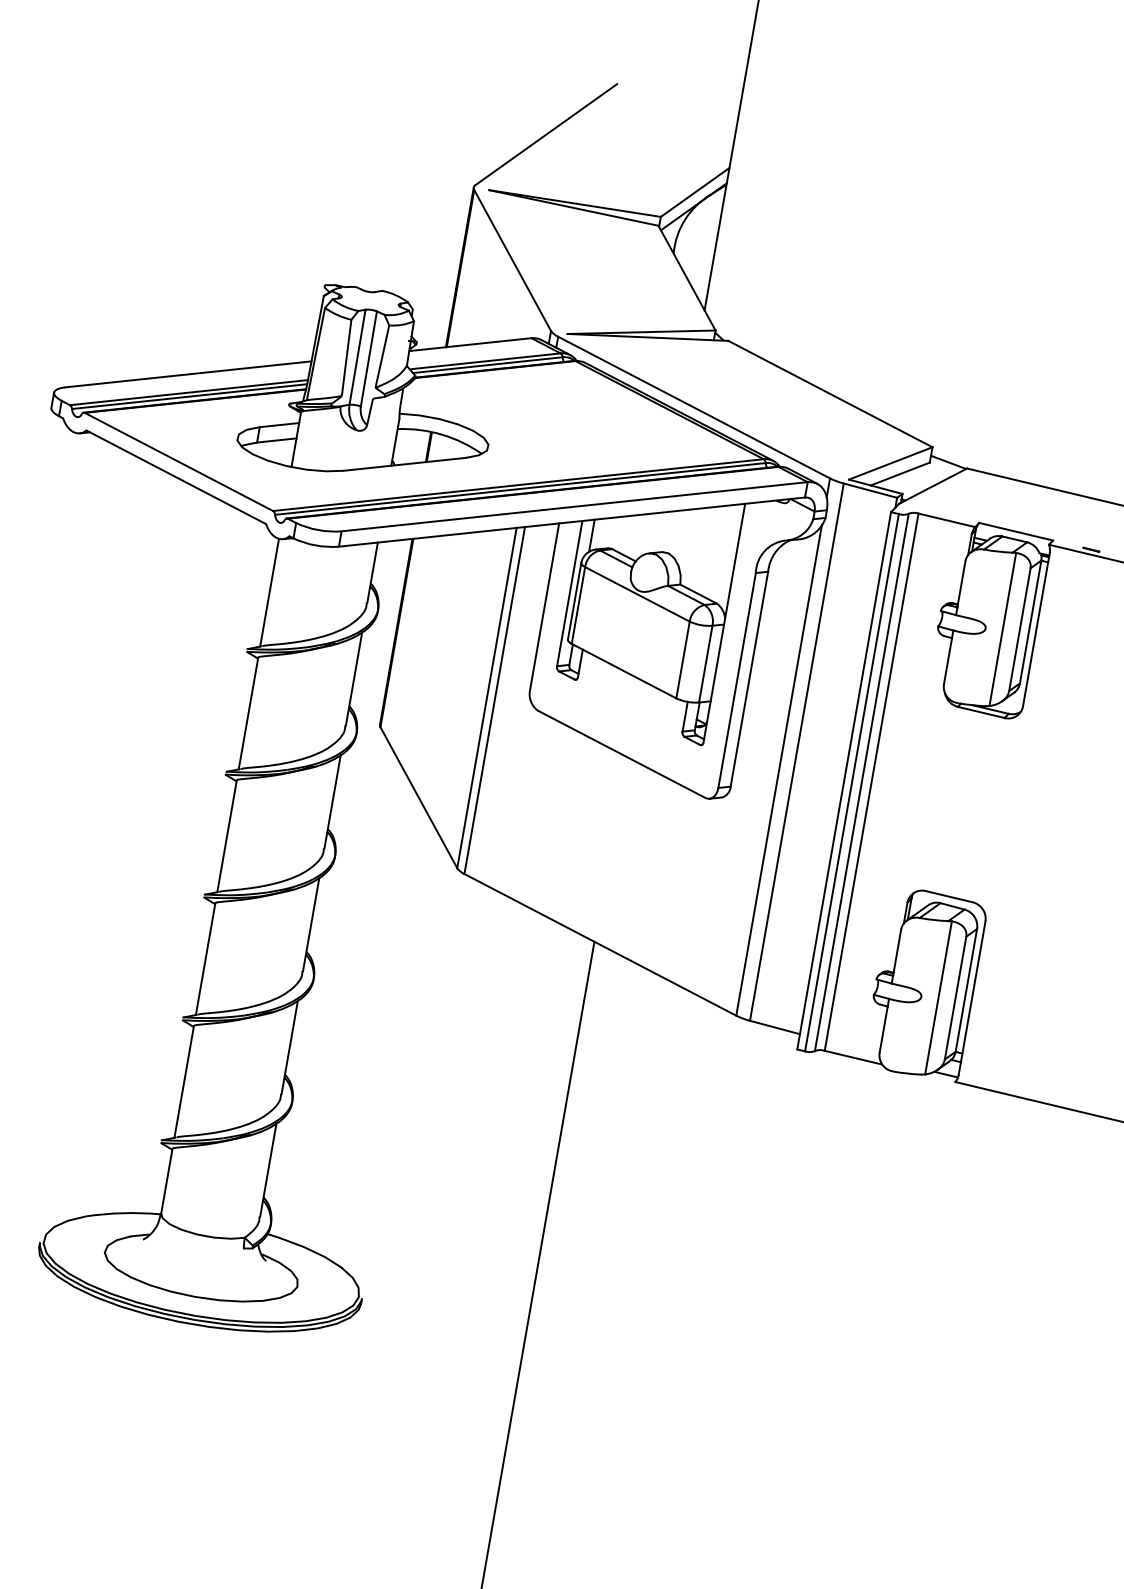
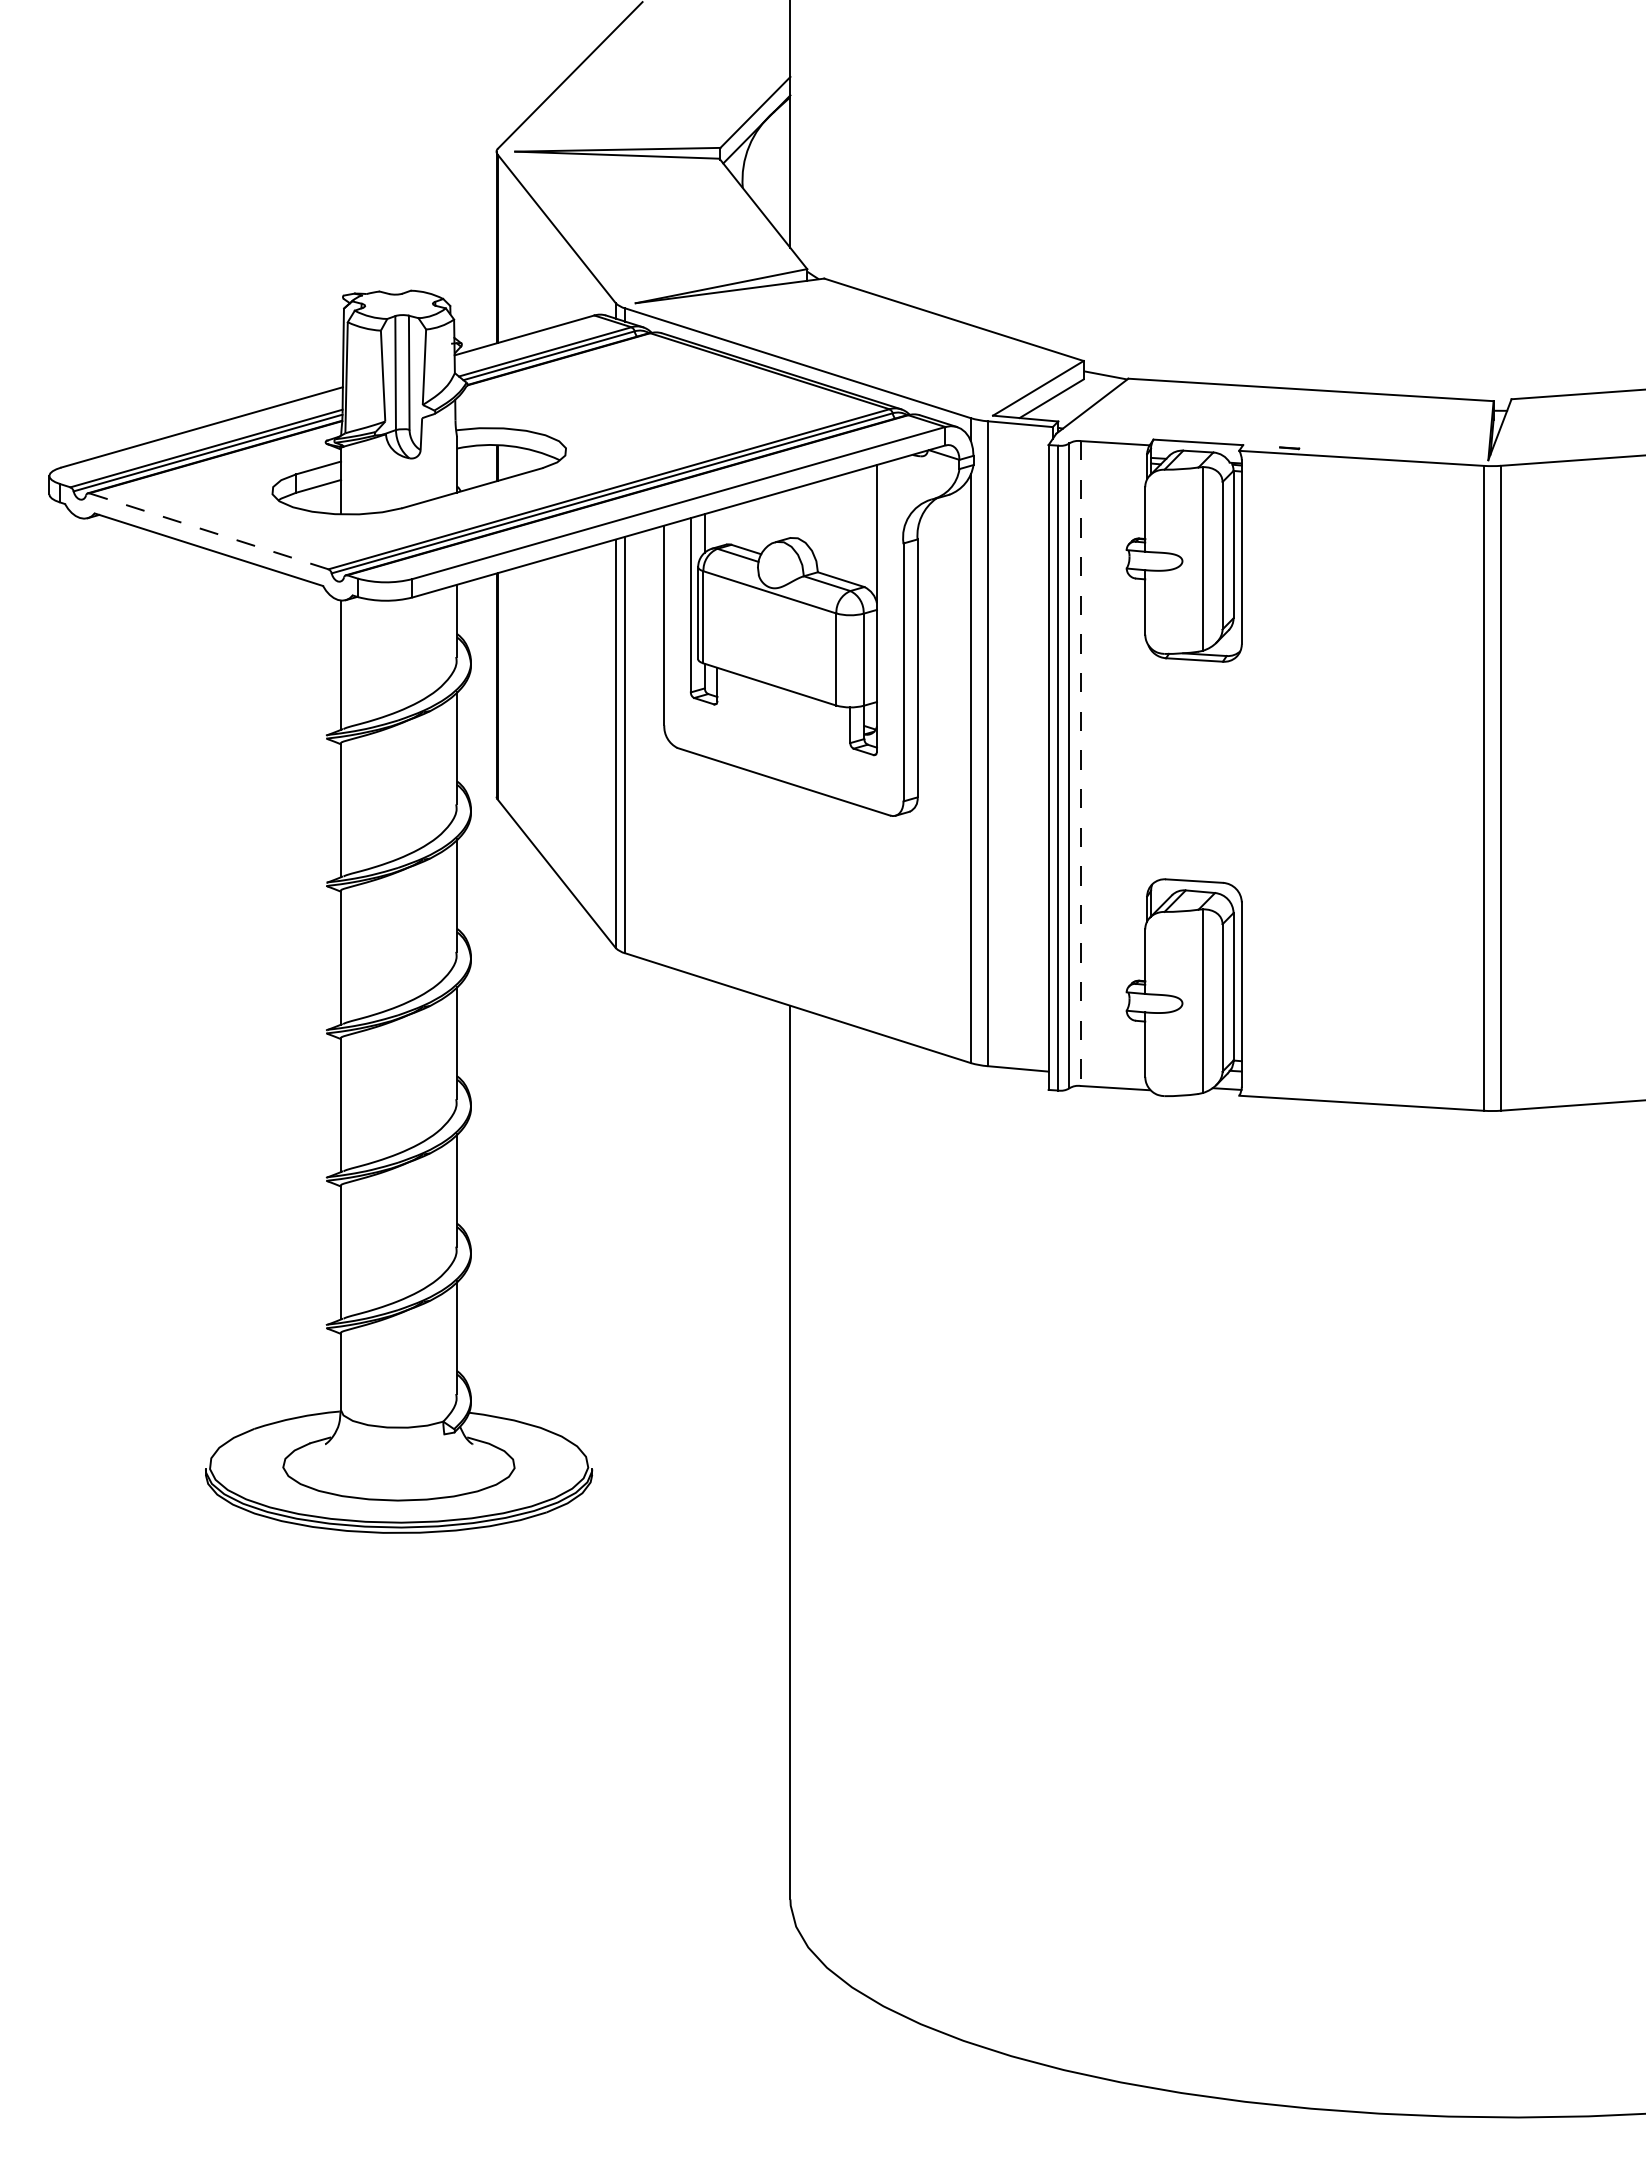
line: (178, 462) -> (208, 531), solid -> dashed
line: (871, 782) -> (1080, 764), solid -> dashed

